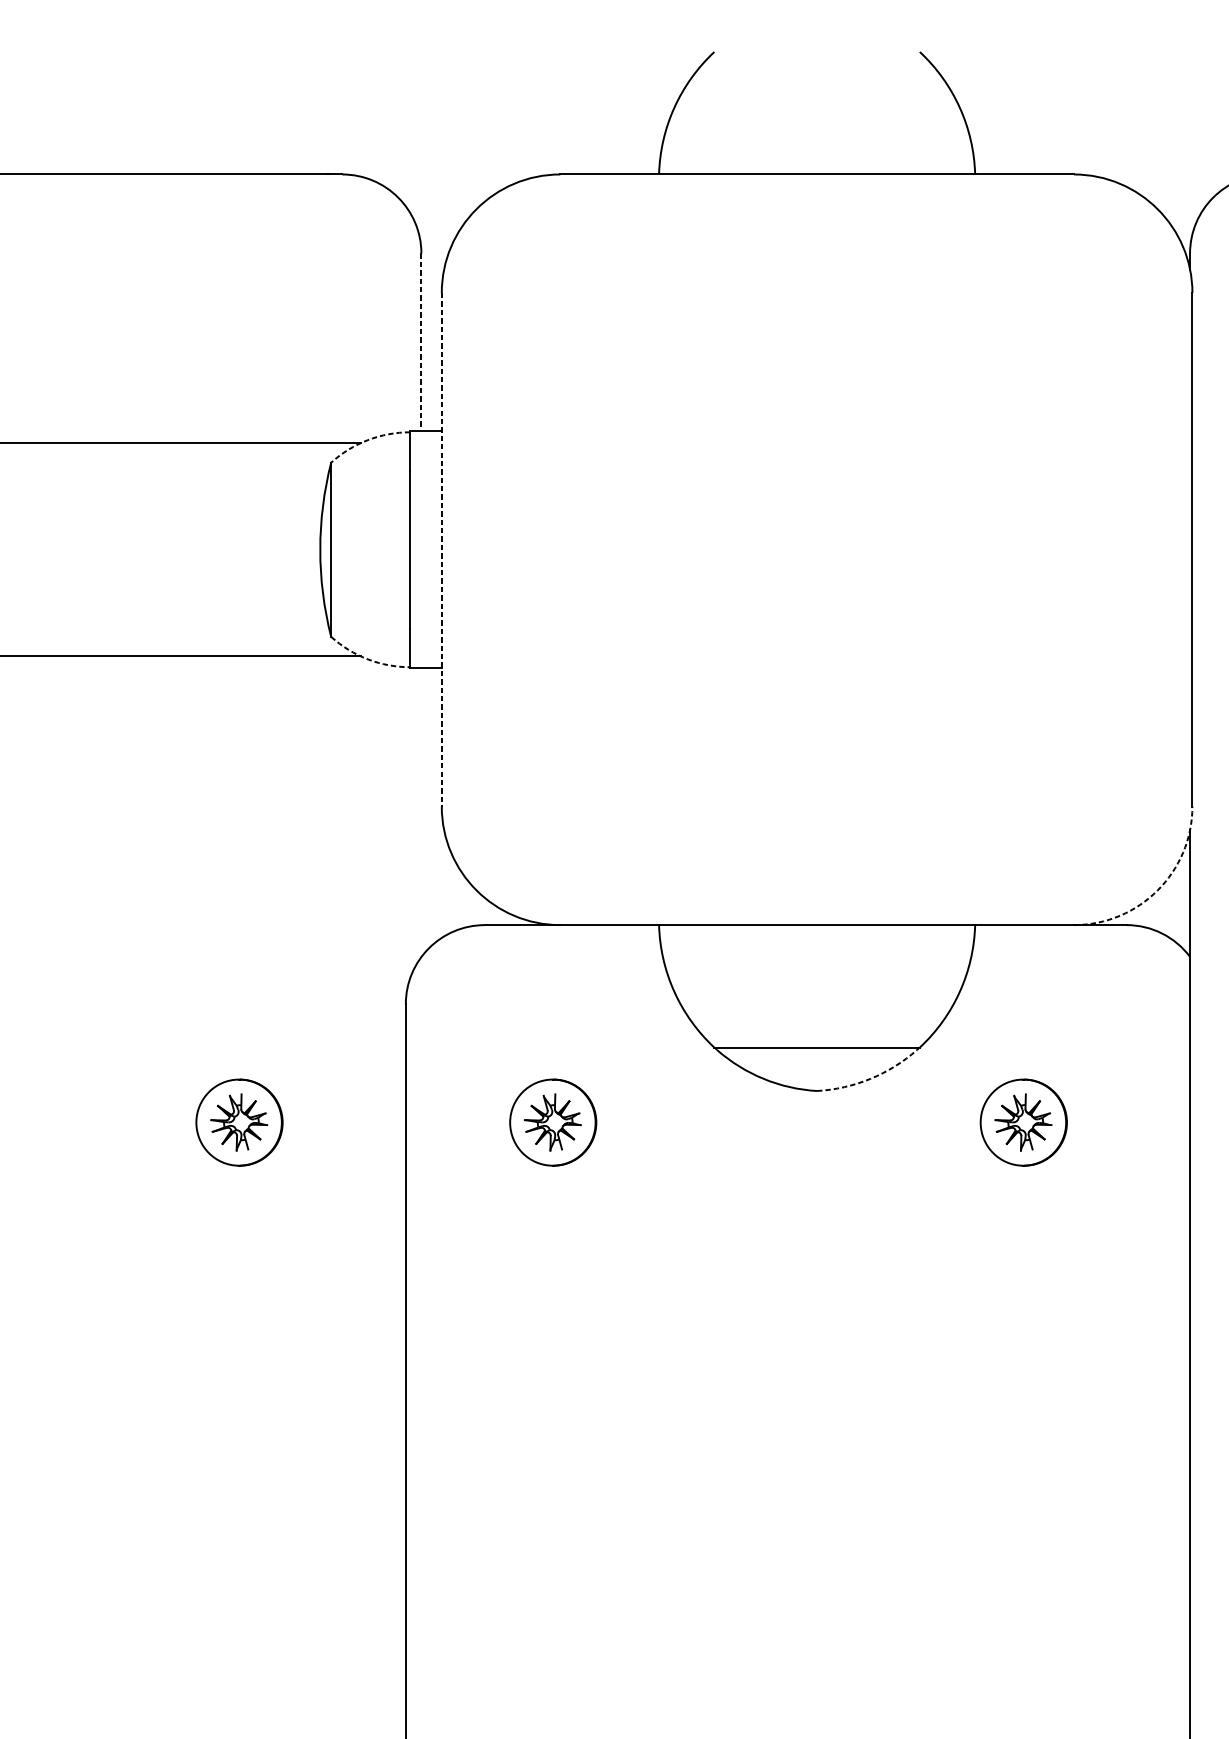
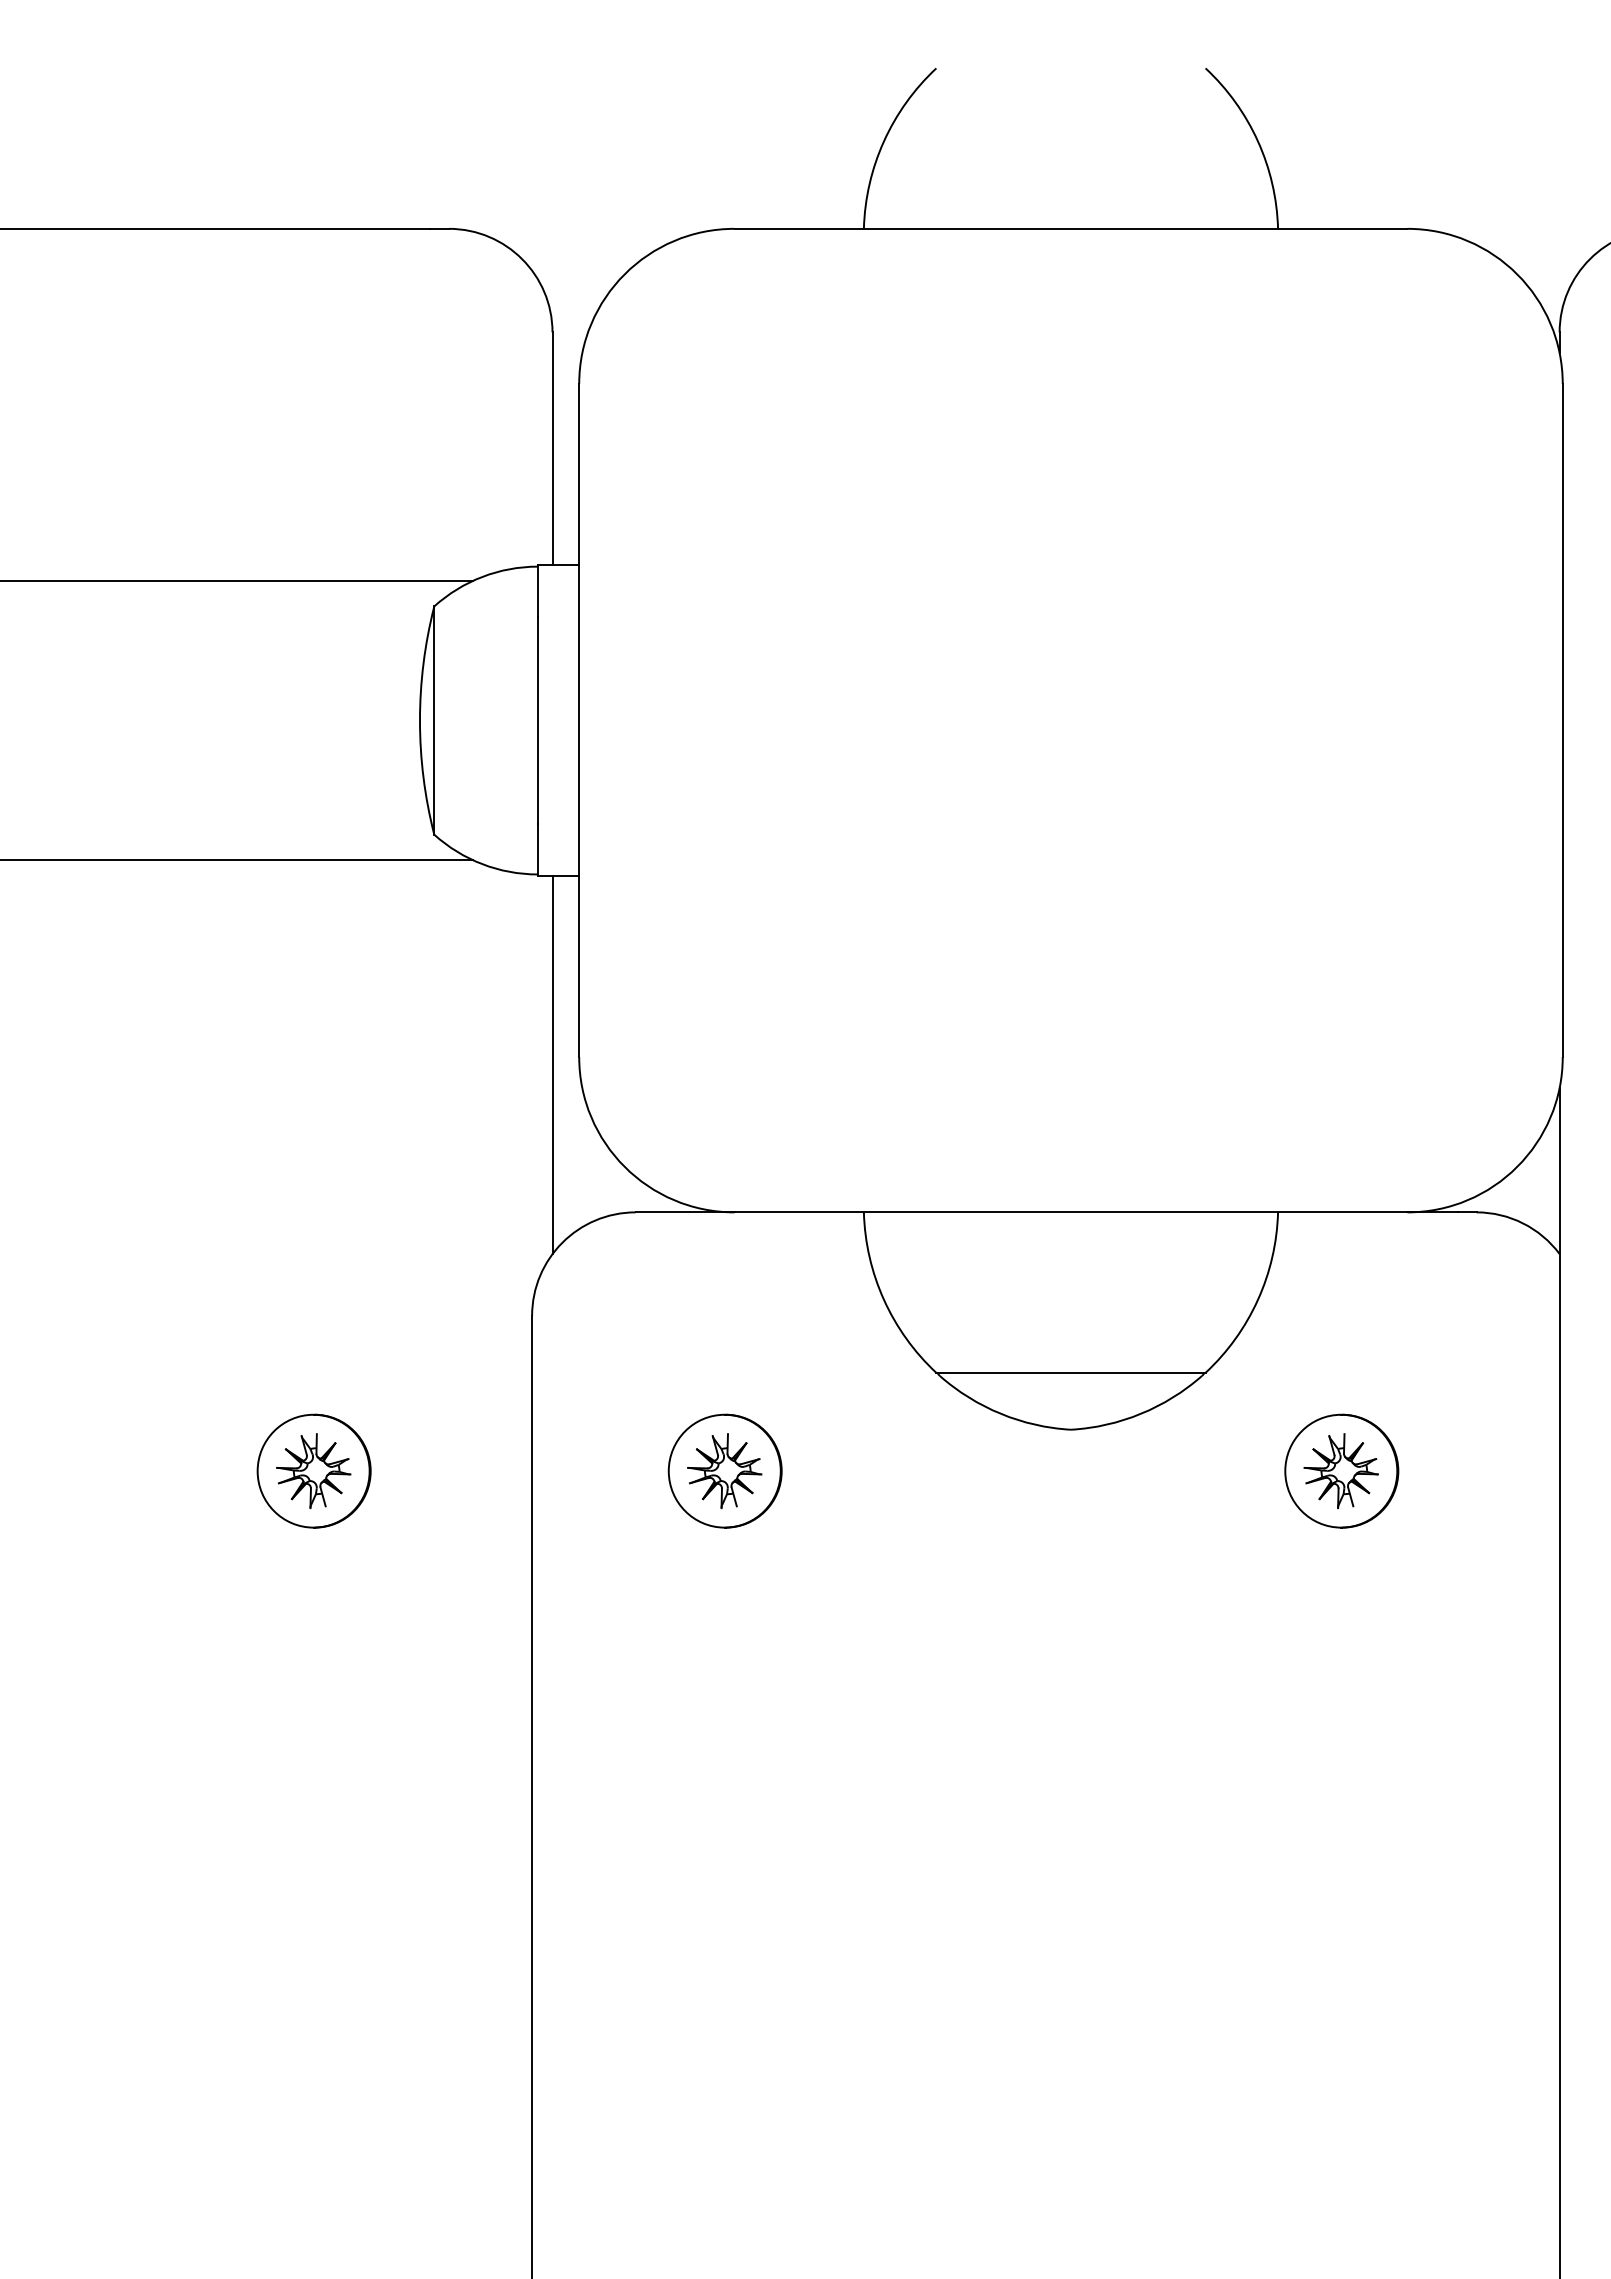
line: (421, 342) -> (552, 449), dashed -> solid
arc: (367, 439) -> (482, 576), dashed -> solid
line: (442, 550) -> (579, 721), dashed -> solid
arc: (367, 659) -> (482, 864), dashed -> solid
line: (421, 812) -> (552, 1064), added
arc: (1157, 890) -> (1517, 1166), dashed -> solid
arc: (870, 1078) -> (1140, 1413), dashed -> solid

